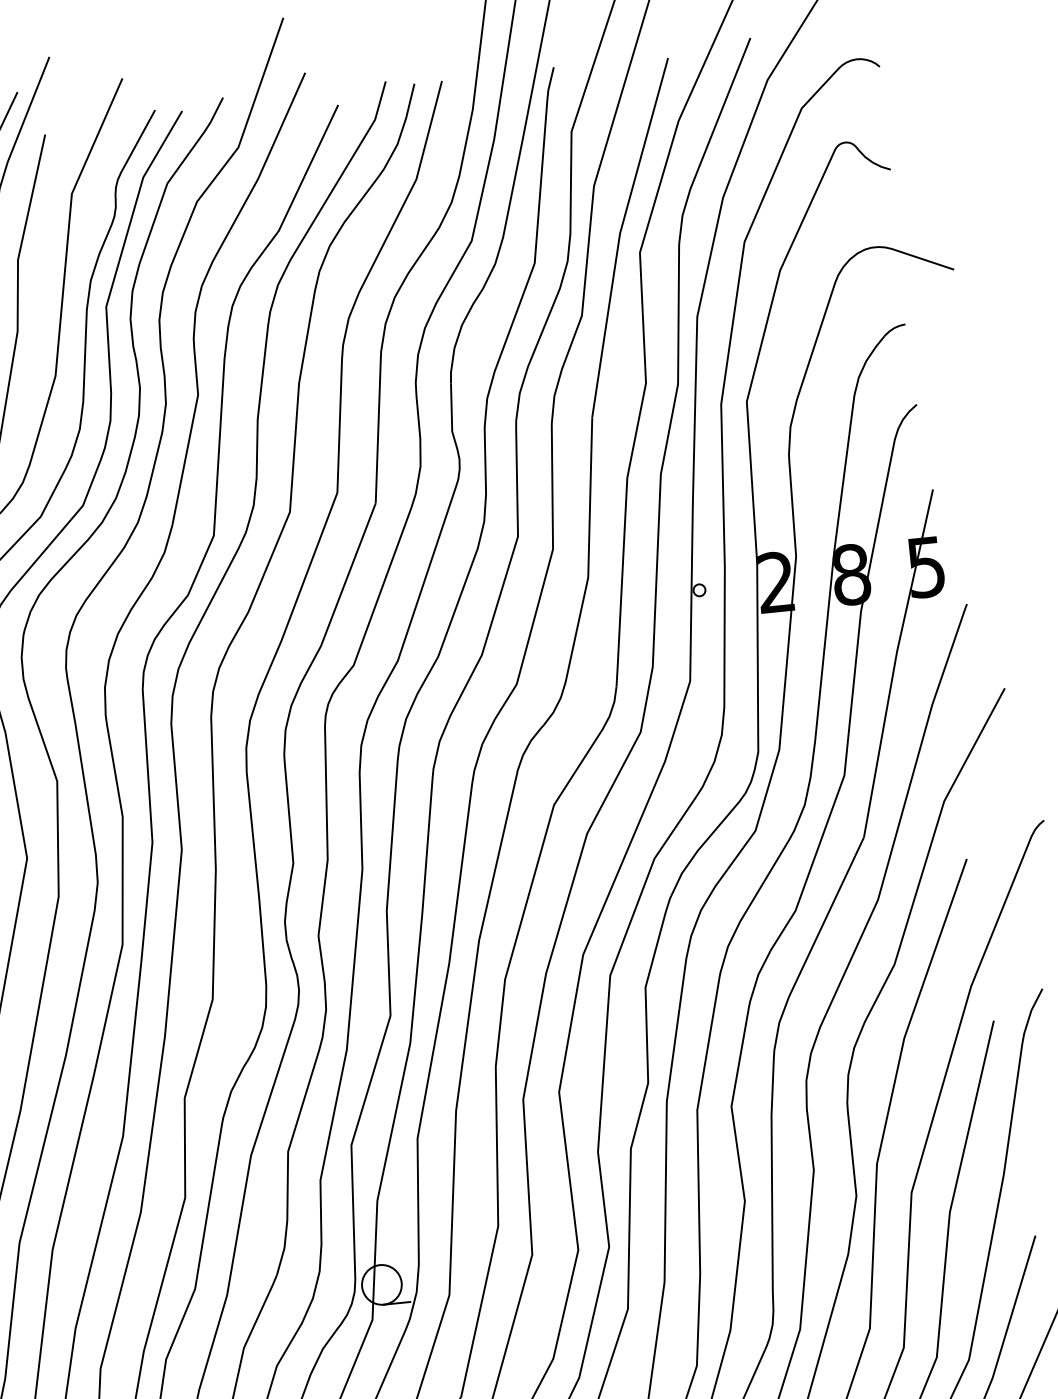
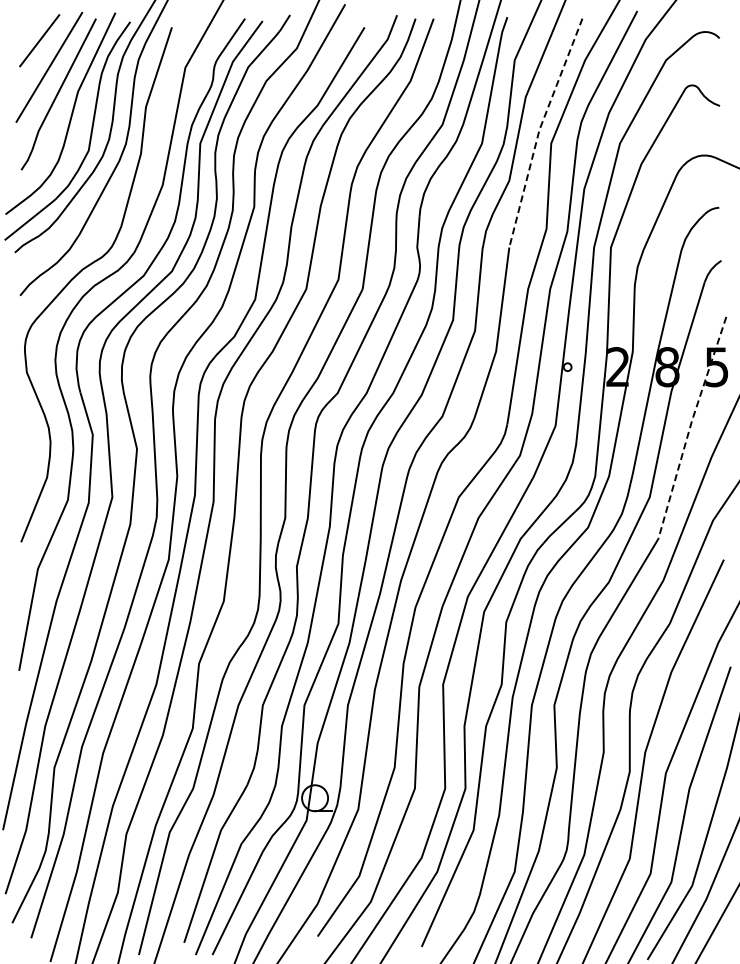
line: (620, 234) -> (539, 130), solid -> dashed
line: (895, 661) -> (690, 426), solid -> dashed

